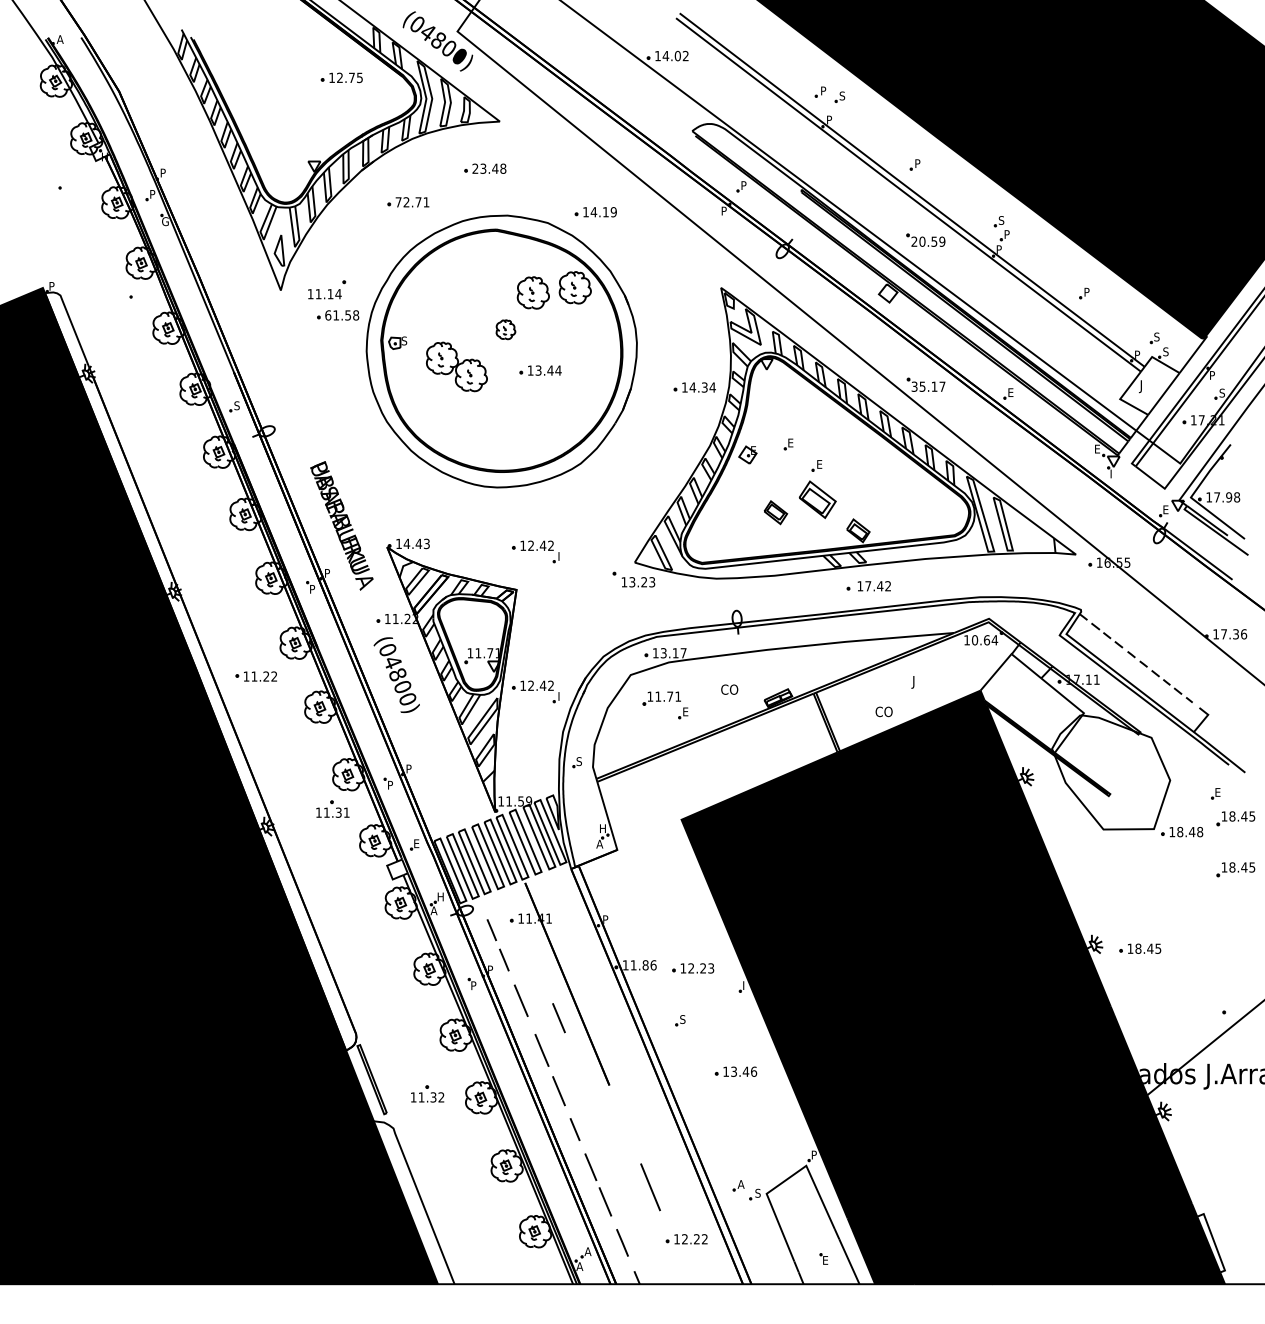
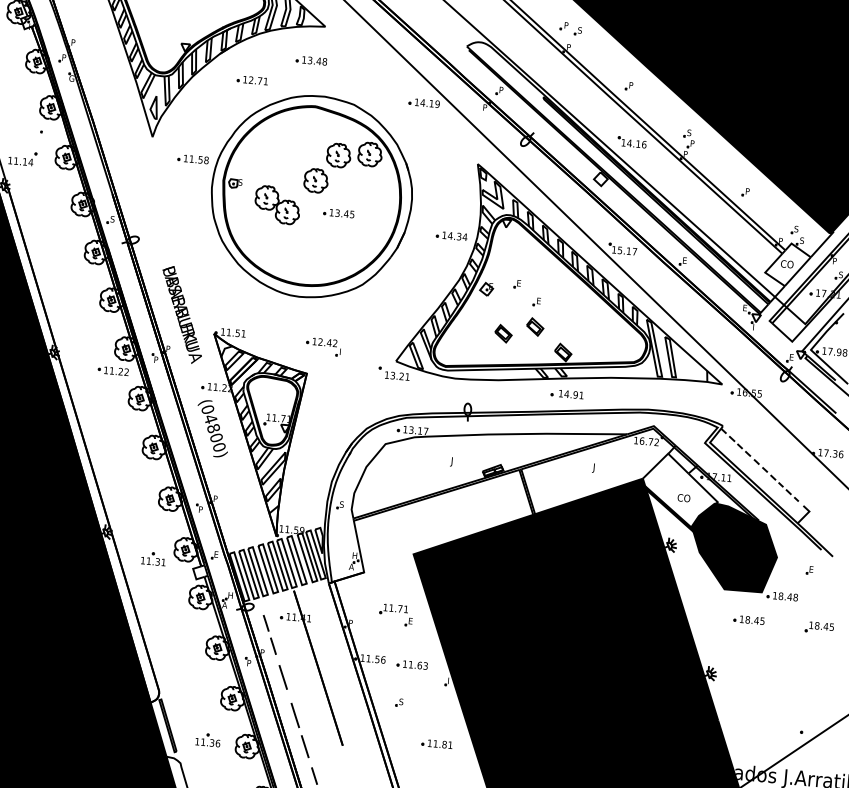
text: (475, 168) -> (304, 59), 23.48 -> 13.48
text: (398, 202) -> (245, 79), 72.71 -> 12.71
part: (595, 212) -> (424, 103), moved
text: (928, 241) -> (634, 143), 20.59 -> 14.16
part: (327, 289) -> (23, 158), moved
text: (328, 315) -> (186, 158), 61.58 -> 11.58
part: (505, 329) -> (315, 180), size x1.67
text: (558, 370) -> (352, 214), 13.44 -> 13.45
text: (914, 386) -> (614, 249), 35.17 -> 15.17
text: (1147, 386) -> (786, 265), J -> CO
part: (817, 499) -> (535, 326), size x0.62
text: (416, 543) -> (236, 332), 14.43 -> 11.51
text: (652, 582) -> (407, 377), 13.23 -> 13.21
text: (877, 586) -> (573, 394), 17.42 -> 14.91
text: (985, 640) -> (649, 441), 10.64 -> 16.72
part: (255, 676) -> (112, 370), moved
text: (728, 690) -> (456, 461), CO -> J
part: (535, 691) -> (314, 449), removed
part: (665, 705) -> (396, 615), moved
text: (883, 711) -> (683, 497), moved
fill: (1111, 772) -> (734, 547), added
part: (332, 808) -> (153, 558), moved
part: (1235, 818) -> (822, 589), removed
part: (1140, 948) -> (749, 619), moved
text: (645, 965) -> (377, 659), 11.86 -> 11.56
text: (697, 968) -> (415, 665), 12.23 -> 11.63
line: (558, 1018) -> (309, 692), removed
text: (744, 1071) -> (443, 744), 13.46 -> 11.81
text: (441, 1097) -> (218, 743), 11.32 -> 11.36

